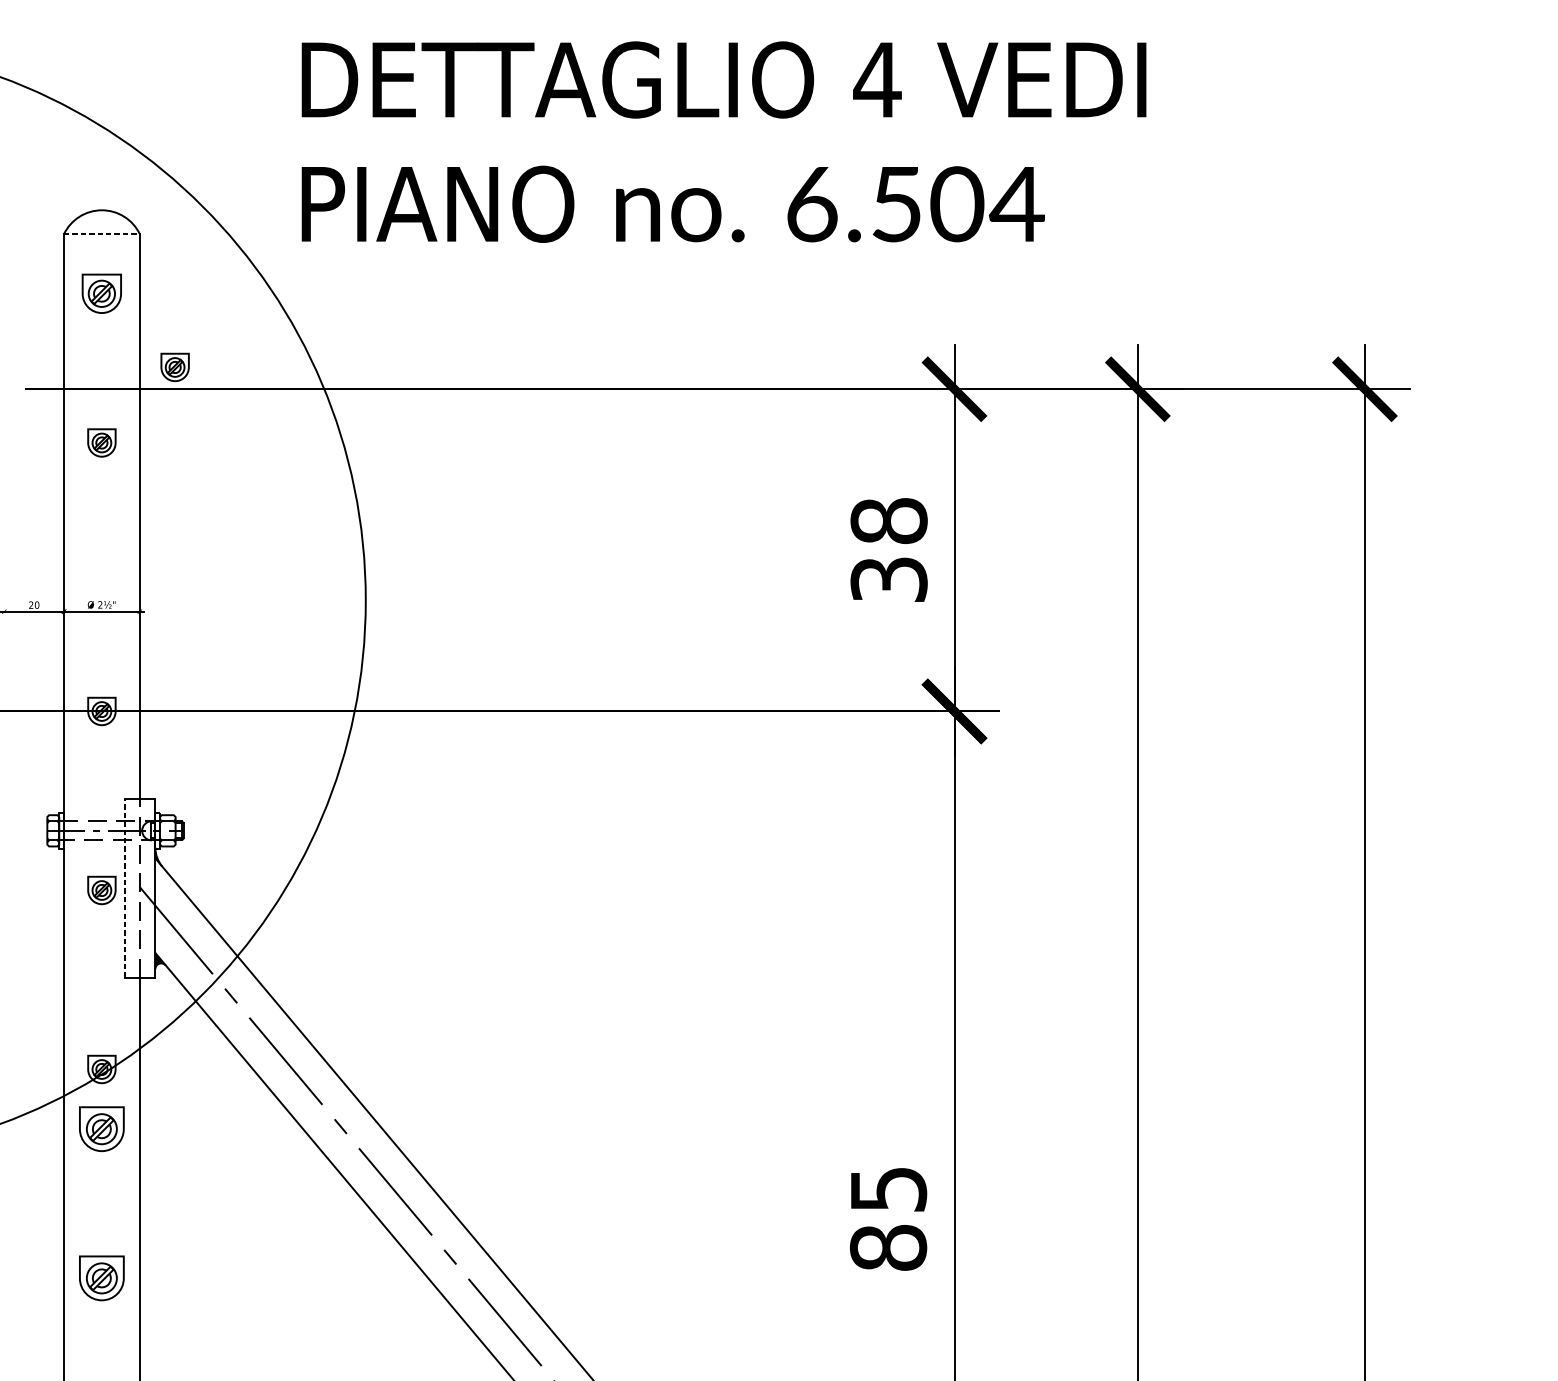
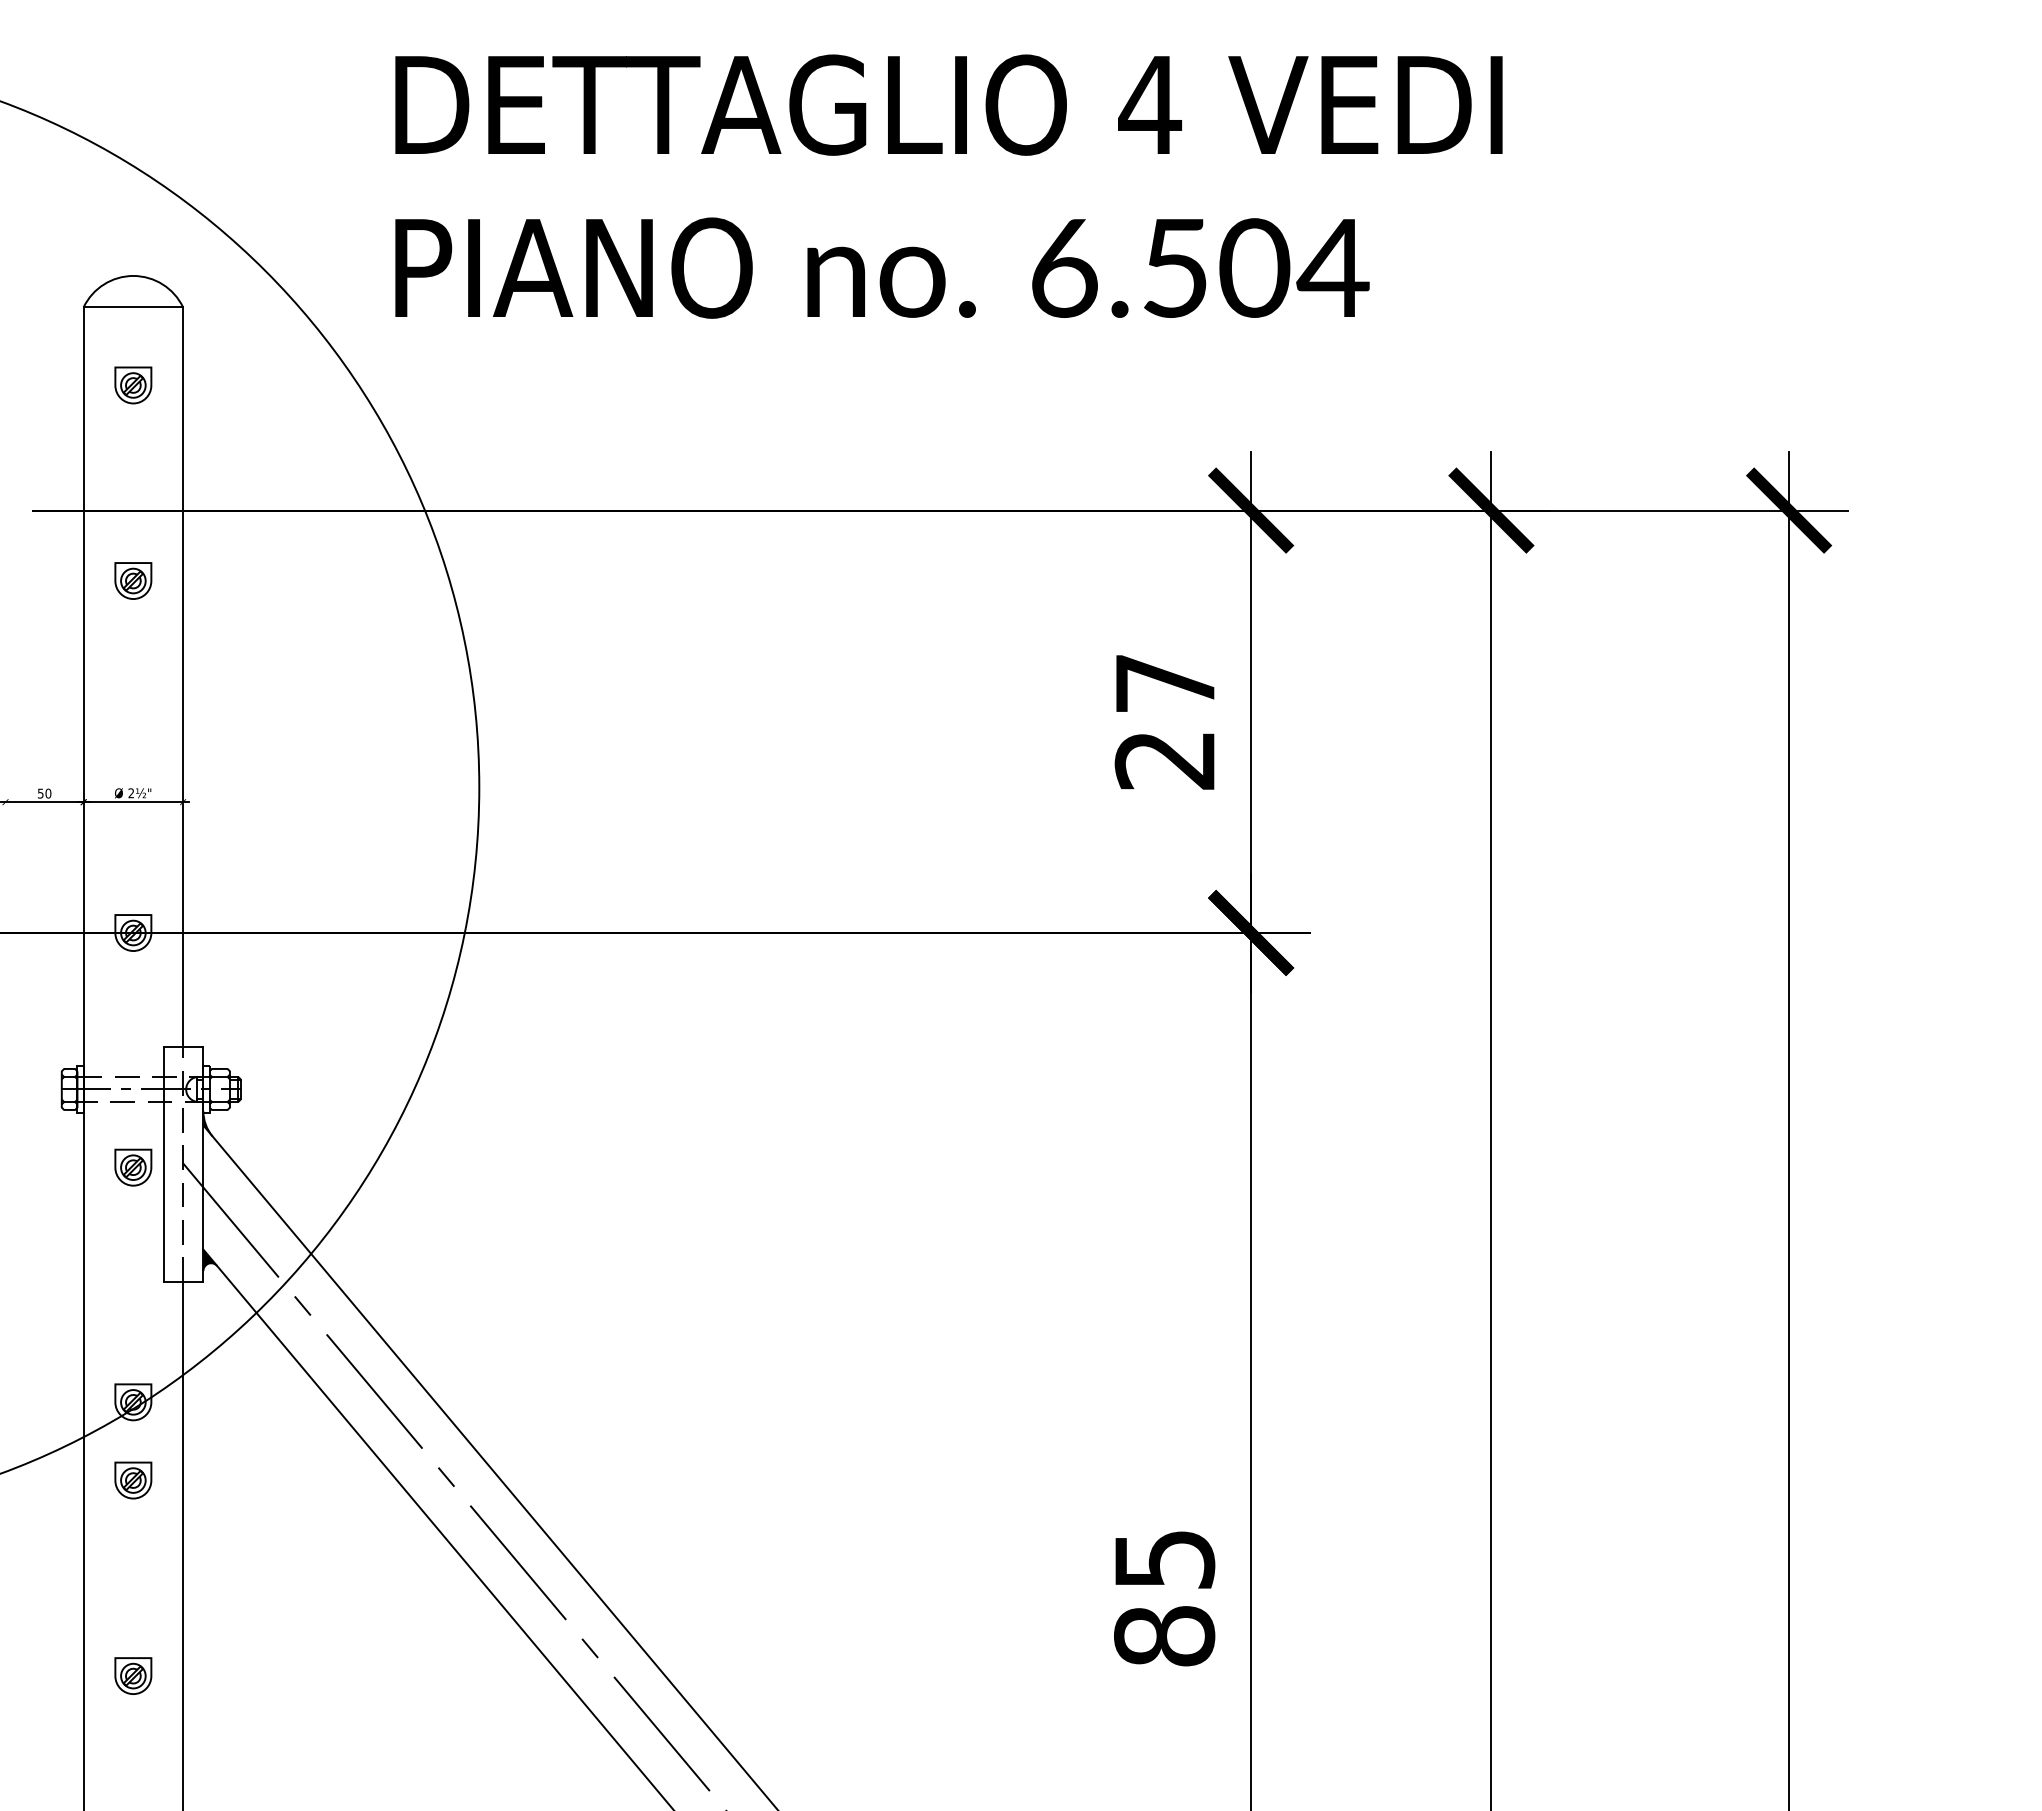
line: (102, 234) -> (133, 307), dashed -> solid
part: (102, 293) -> (133, 385), size x0.71
part: (175, 367) -> (229, 481), removed
text: (889, 550) -> (1165, 721), 38 -> 27
text: (31, 605) -> (40, 793), 20 -> 50
line: (125, 888) -> (164, 1164), dashed -> solid
part: (102, 1129) -> (133, 1480), size x0.62
part: (102, 1277) -> (133, 1675), size x0.62

